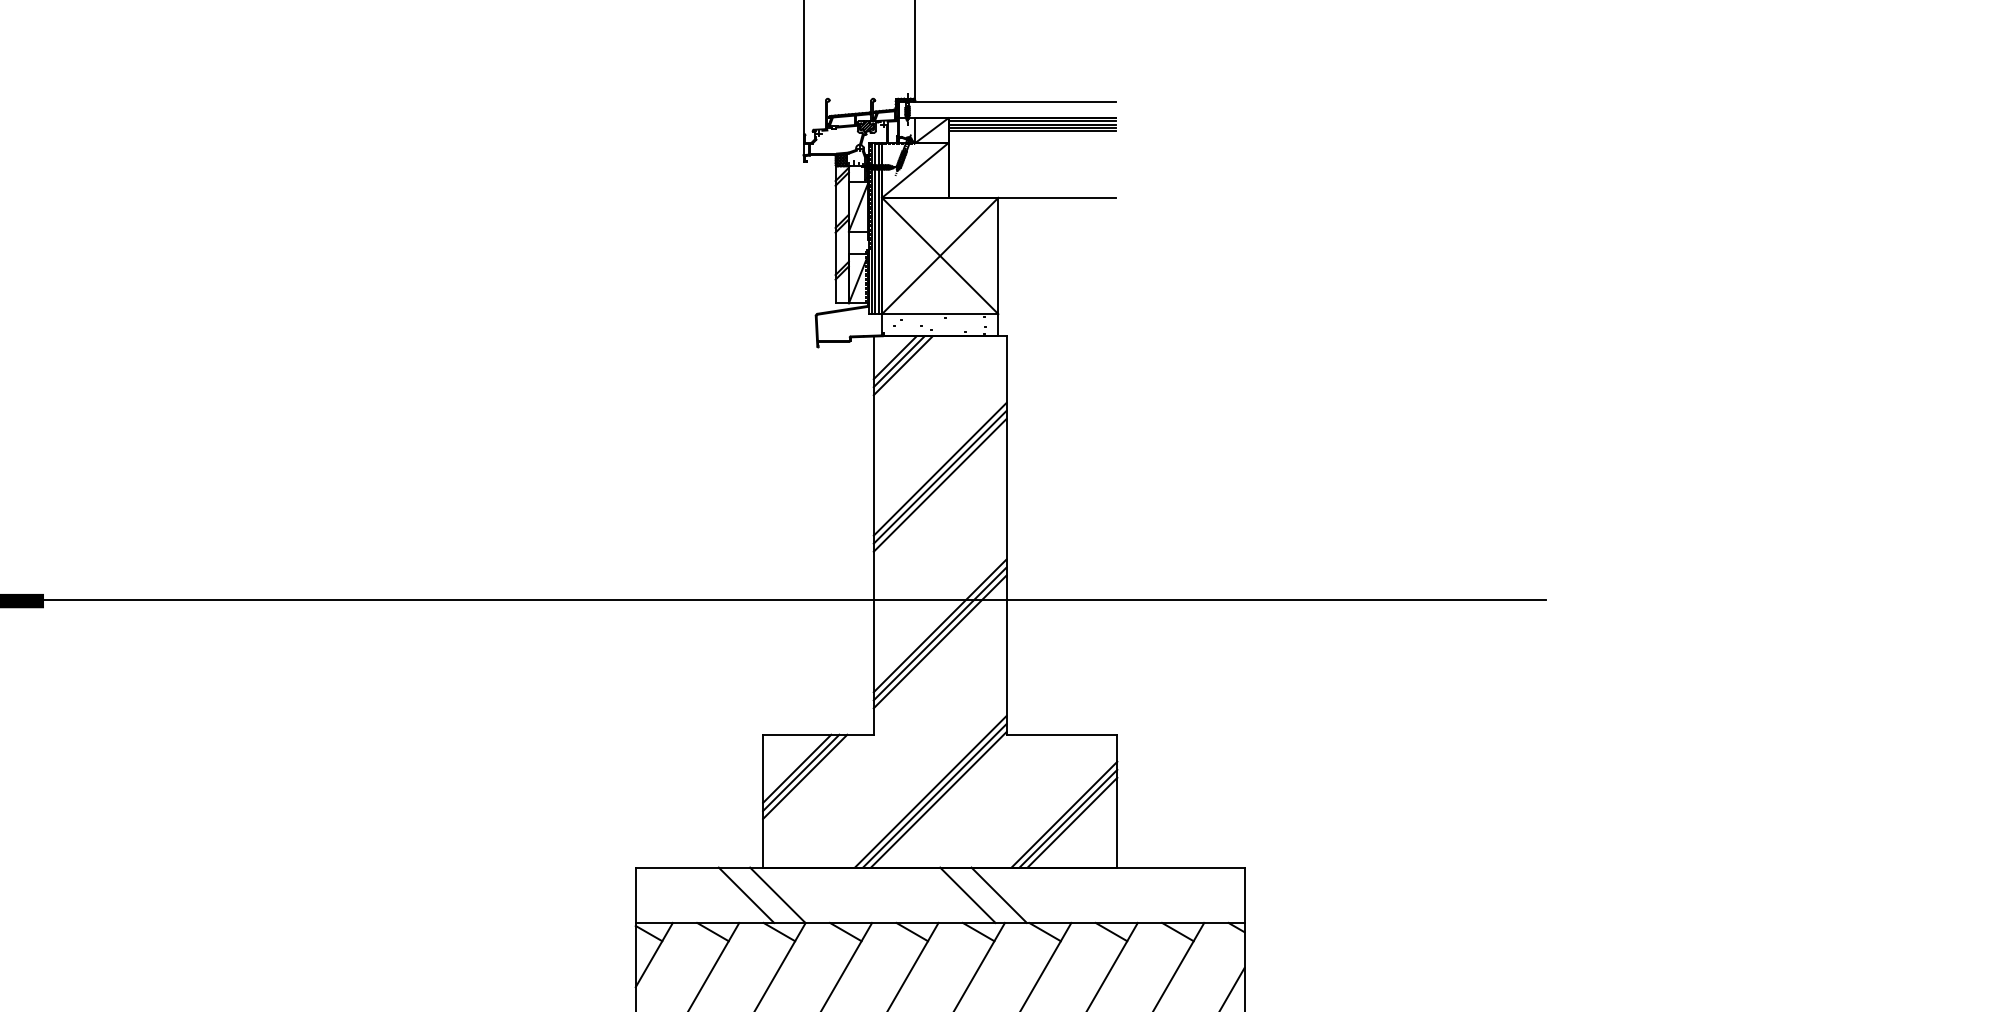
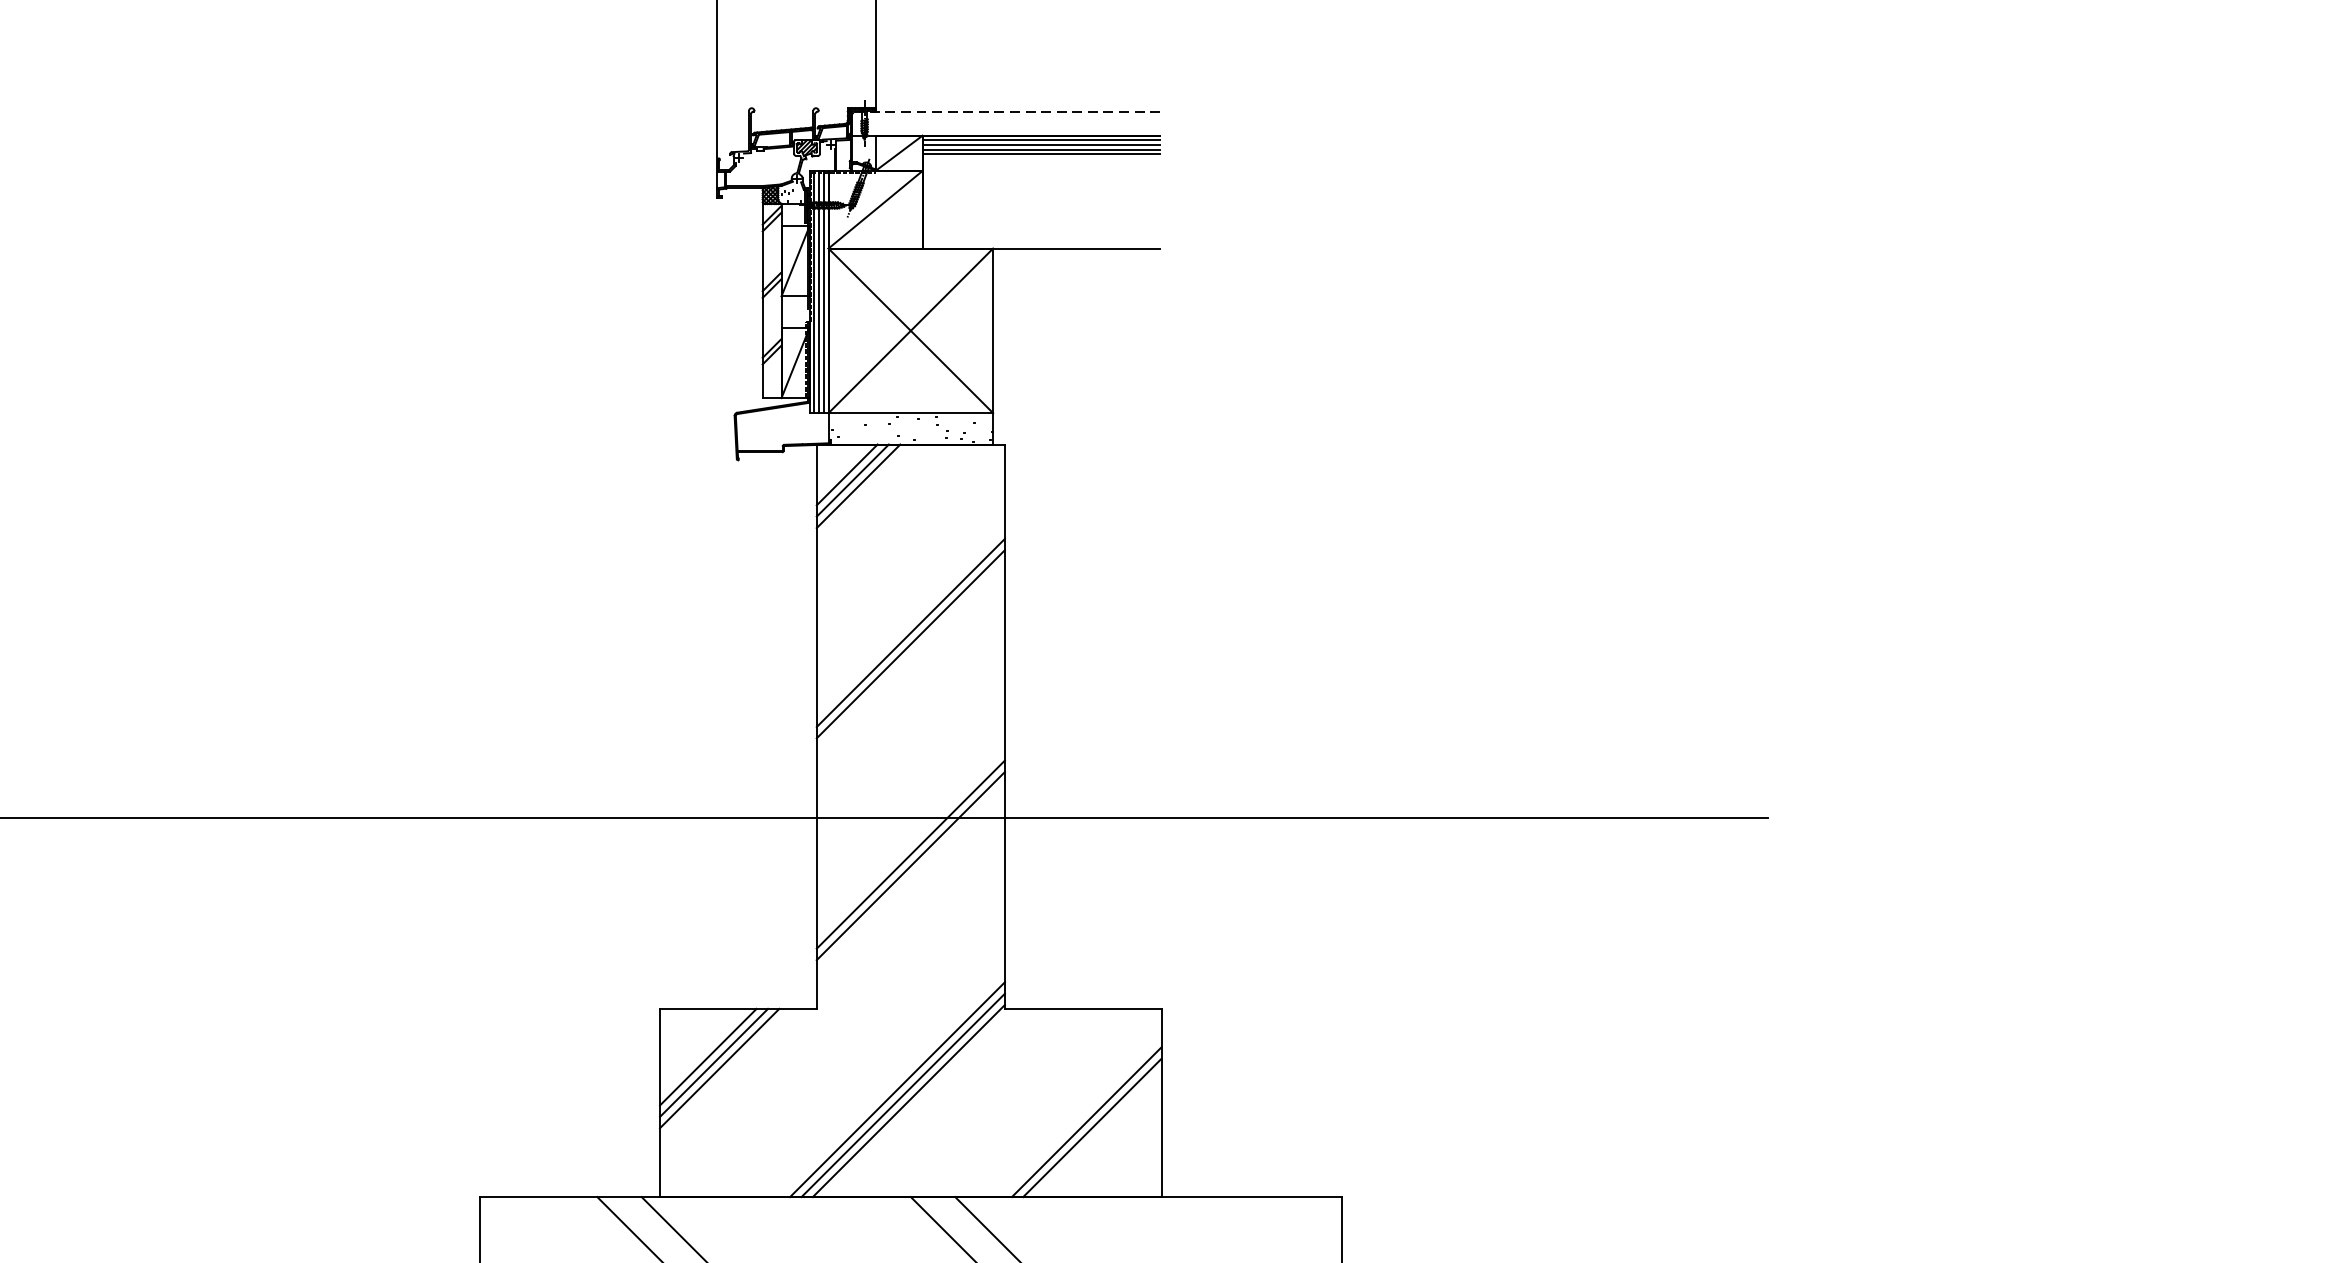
line: (1007, 101) -> (1006, 112), solid -> dashed
line: (939, 484) -> (909, 654), removed
line: (939, 641) -> (909, 876), removed
line: (1072, 822) -> (1098, 1133), removed

